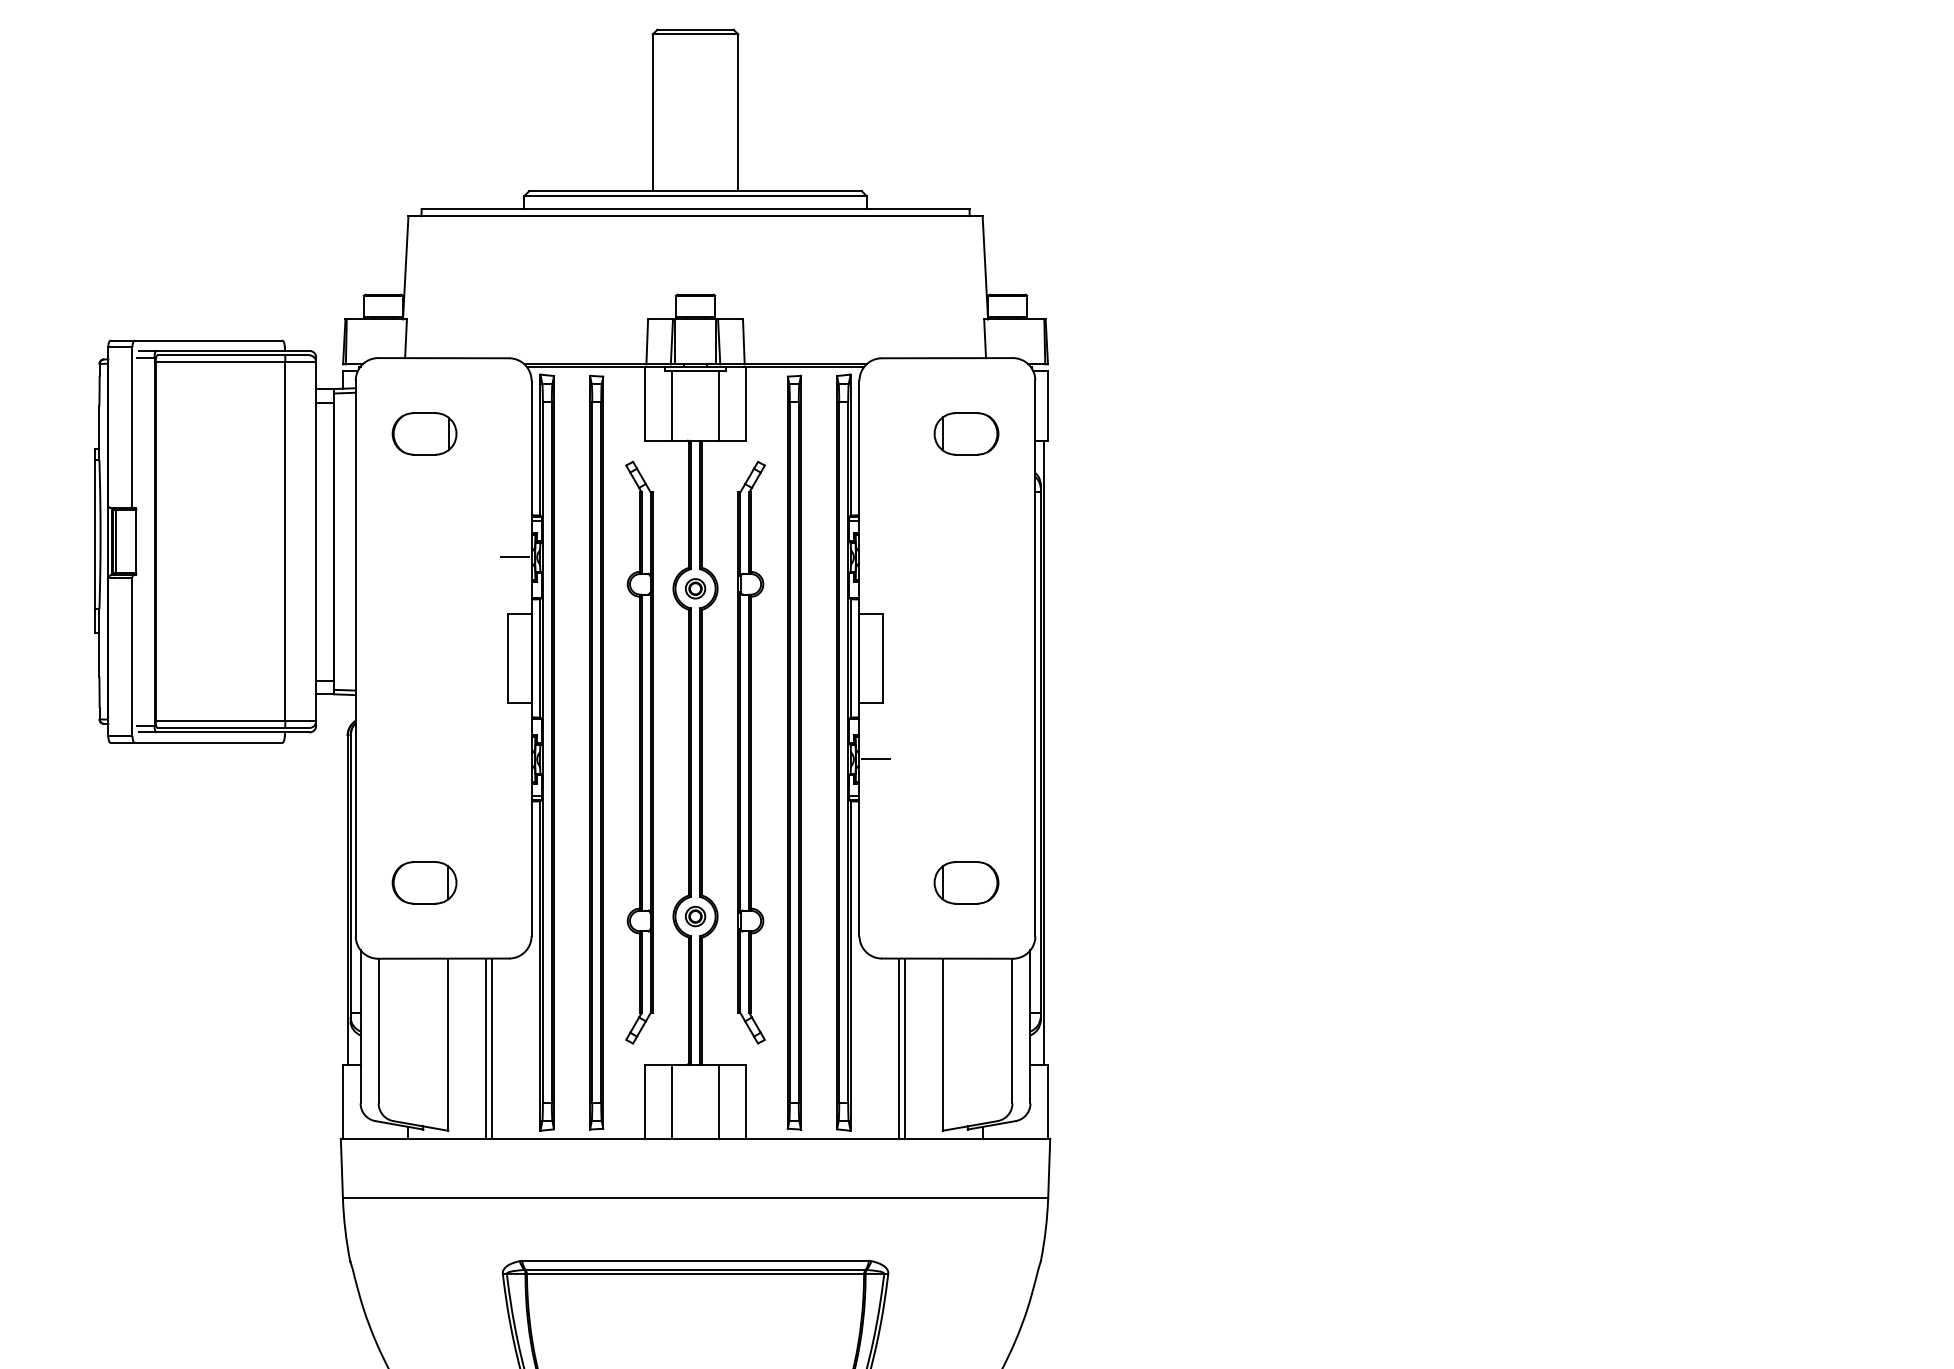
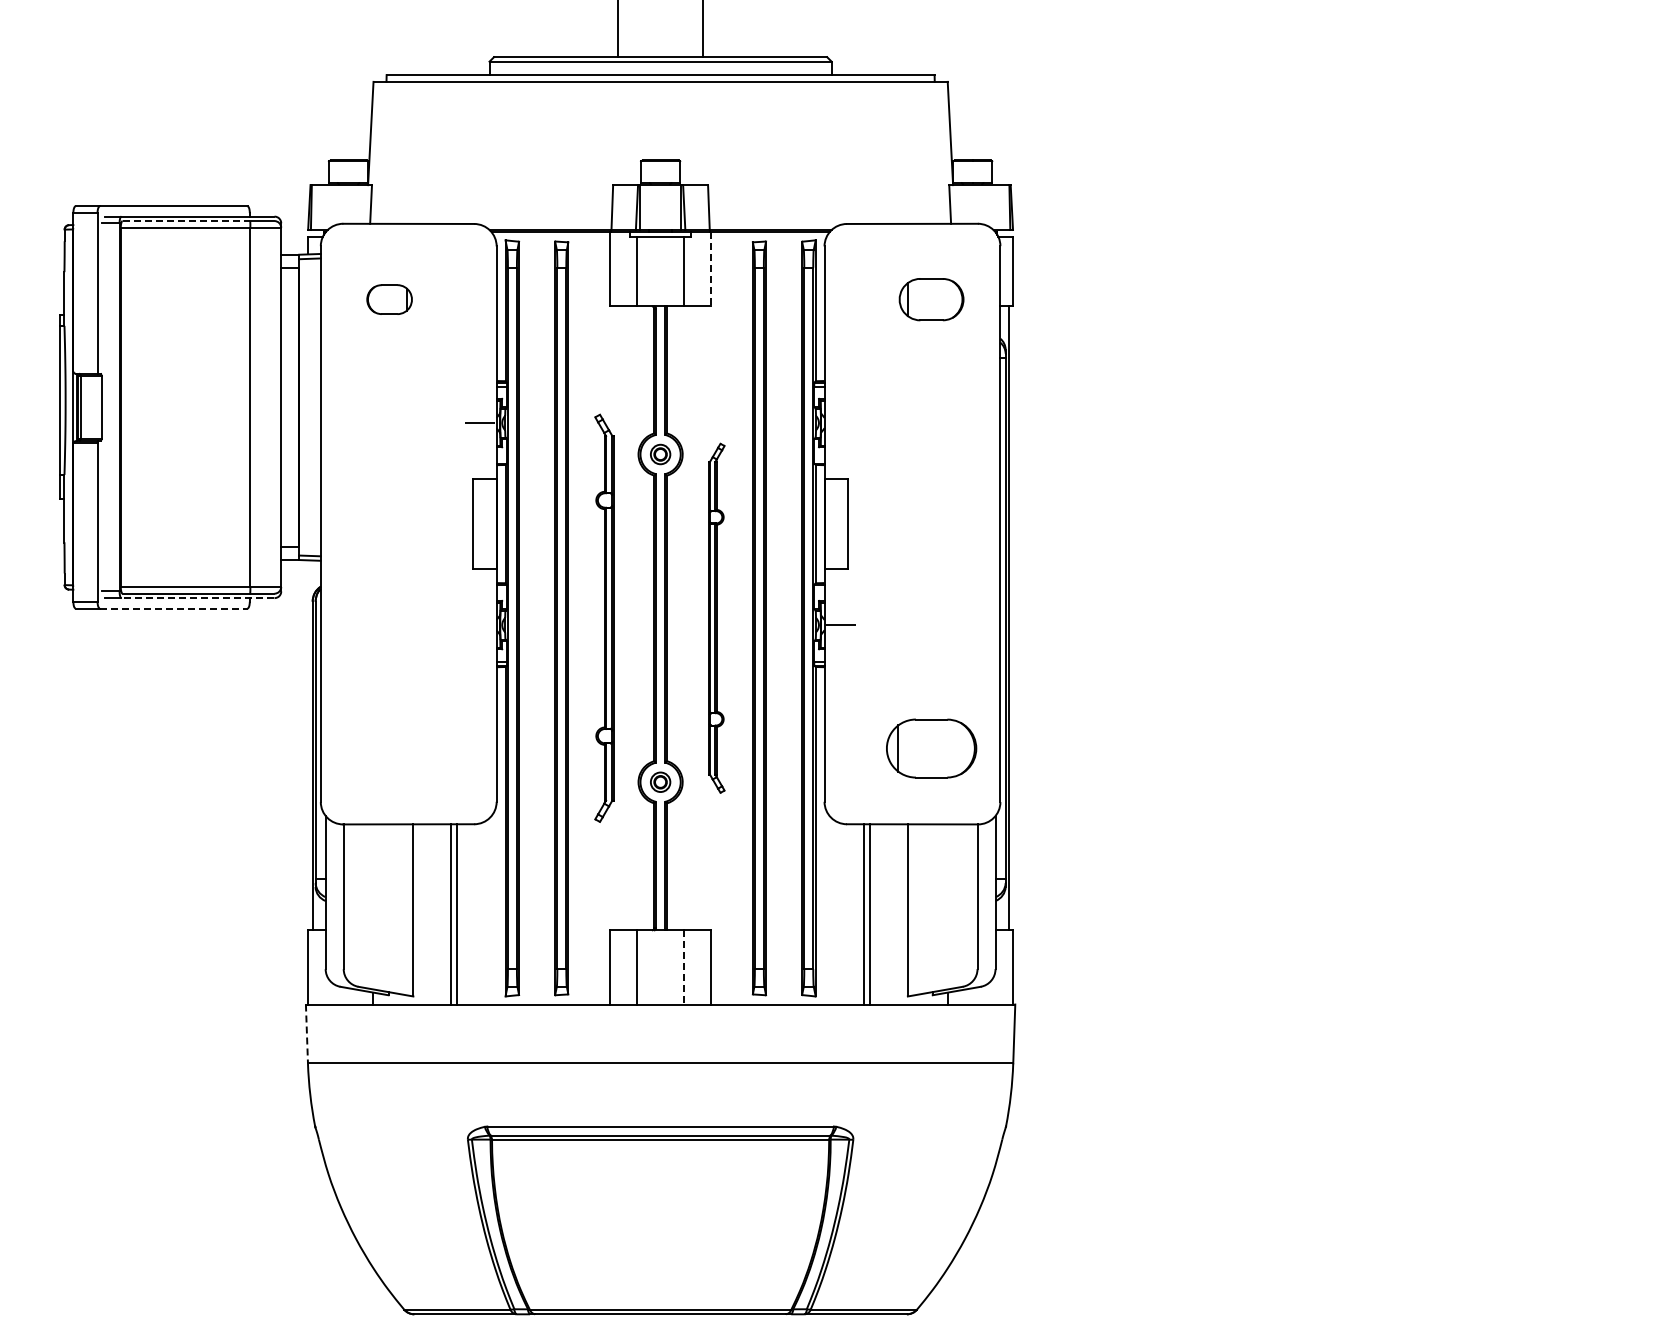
line: (221, 355) -> (186, 221), solid -> dashed
line: (746, 404) -> (711, 270), solid -> dashed
part: (424, 433) -> (389, 299), size x0.7
line: (232, 732) -> (197, 598), solid -> dashed
line: (208, 742) -> (173, 608), solid -> dashed
part: (639, 752) -> (604, 618), size x0.7
part: (751, 752) -> (716, 618), size x0.6
part: (424, 882) -> (389, 748), removed
part: (966, 882) -> (931, 748), size x1.4
line: (719, 1102) -> (684, 968), solid -> dashed
line: (341, 1168) -> (306, 1034), solid -> dashed

